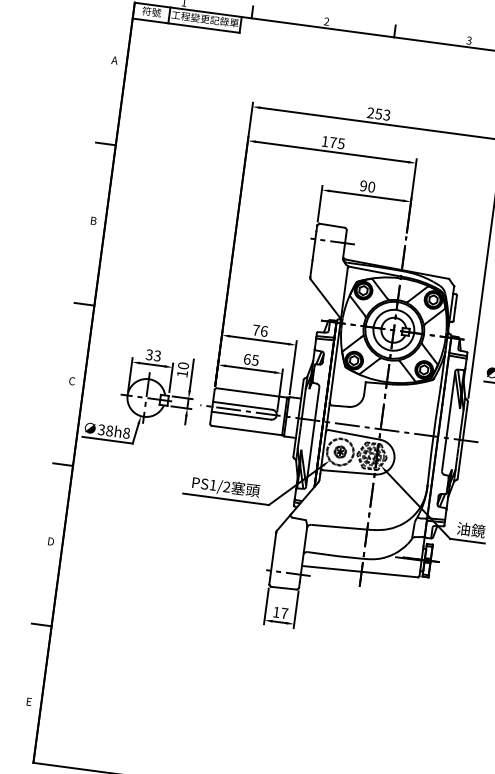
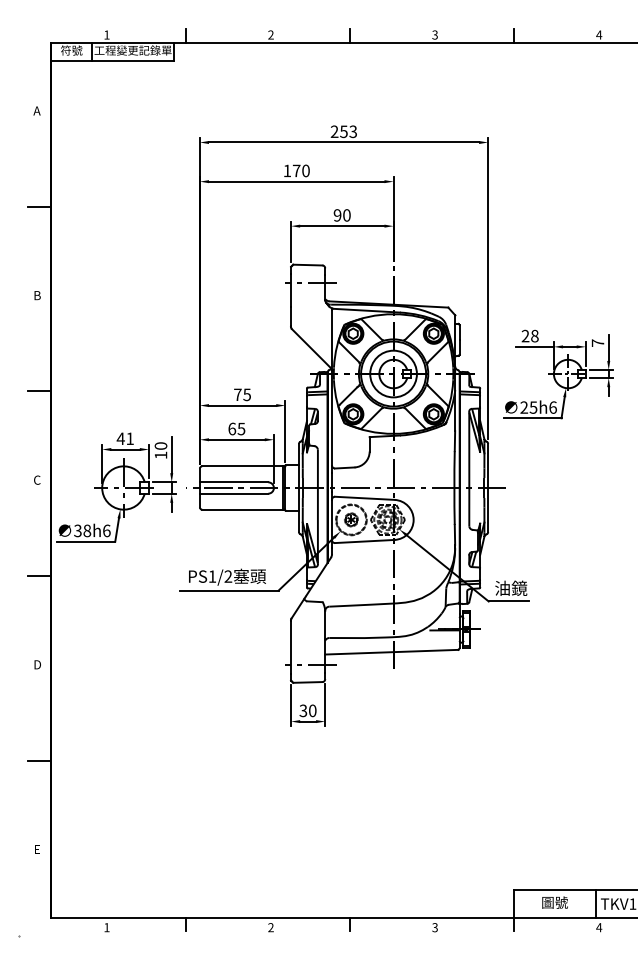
text: (340, 143) -> (305, 170), 175 -> 170
text: (264, 331) -> (247, 394), 76 -> 75
text: (152, 355) -> (124, 438), 33 -> 41
text: (126, 432) -> (106, 530), 38h8 -> 38h6
text: (280, 612) -> (307, 710), 17 -> 30

